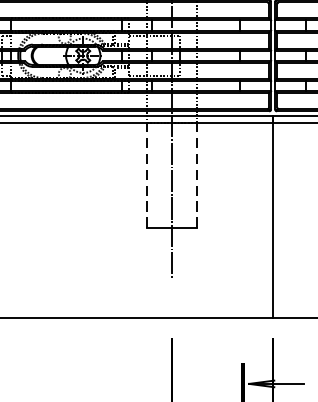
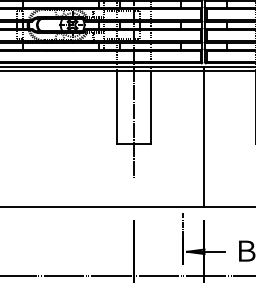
line: (146, 175) -> (116, 107), dashed -> solid
line: (197, 175) -> (151, 107), dashed -> solid
line: (243, 345) -> (183, 225), added

